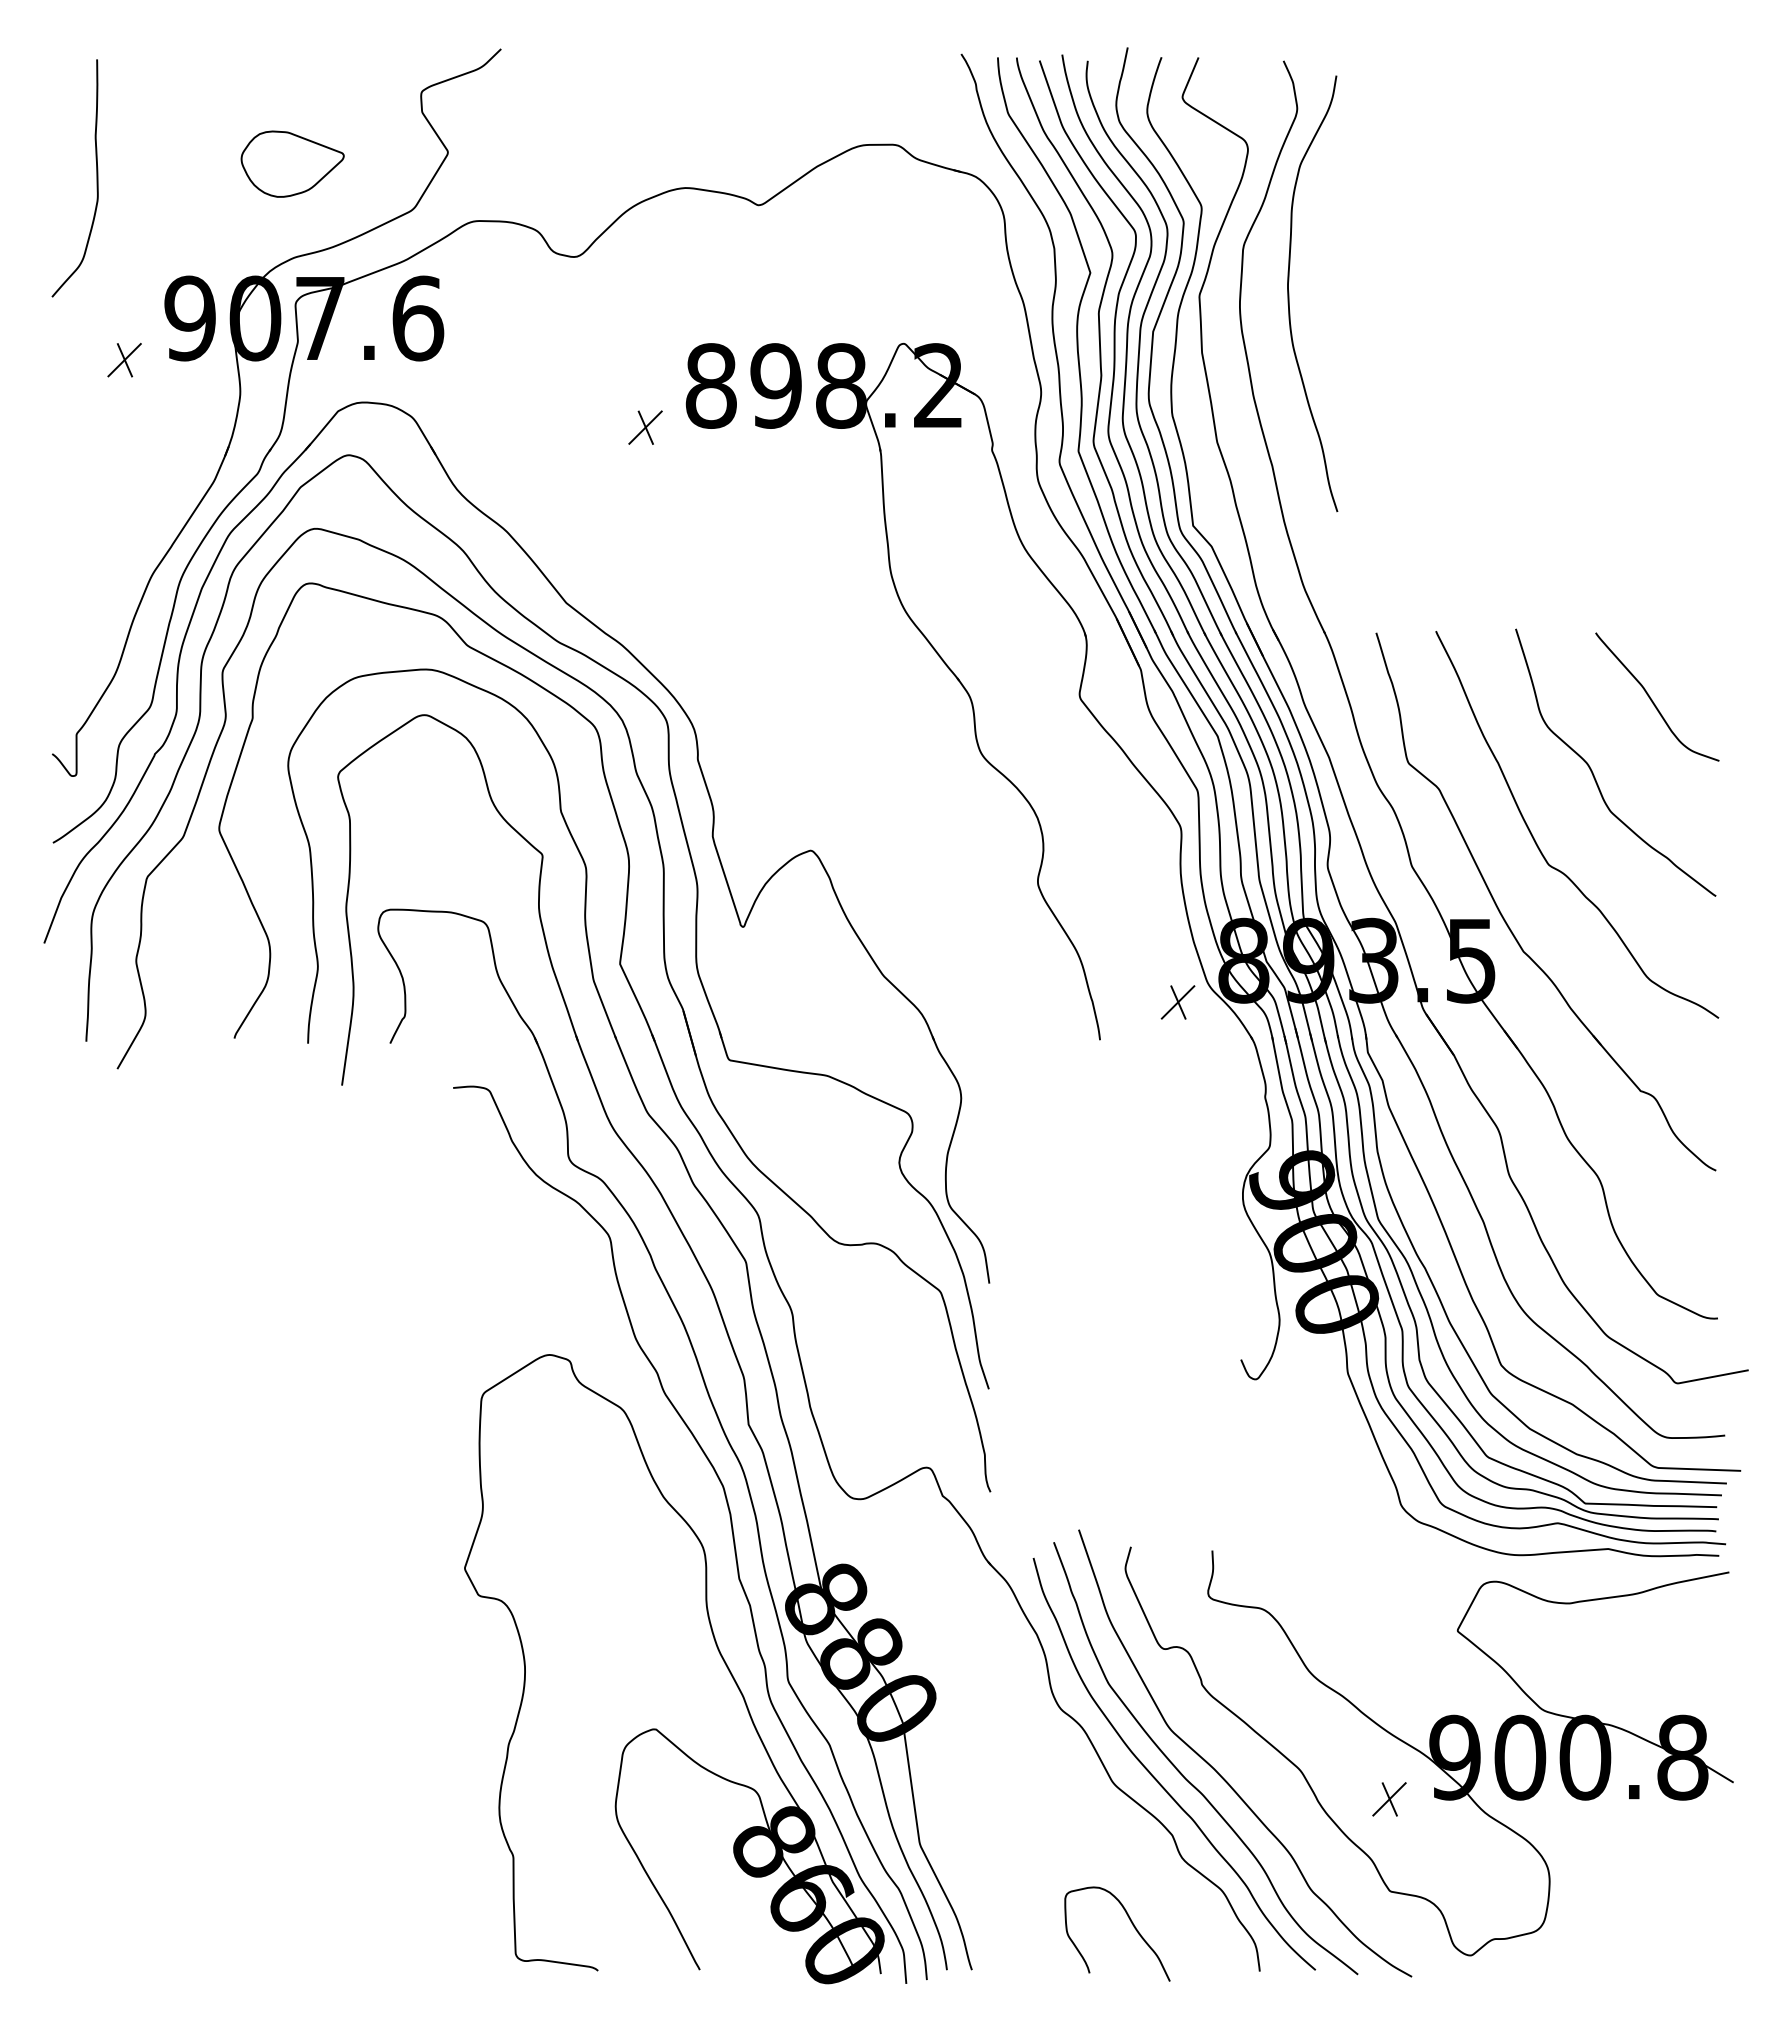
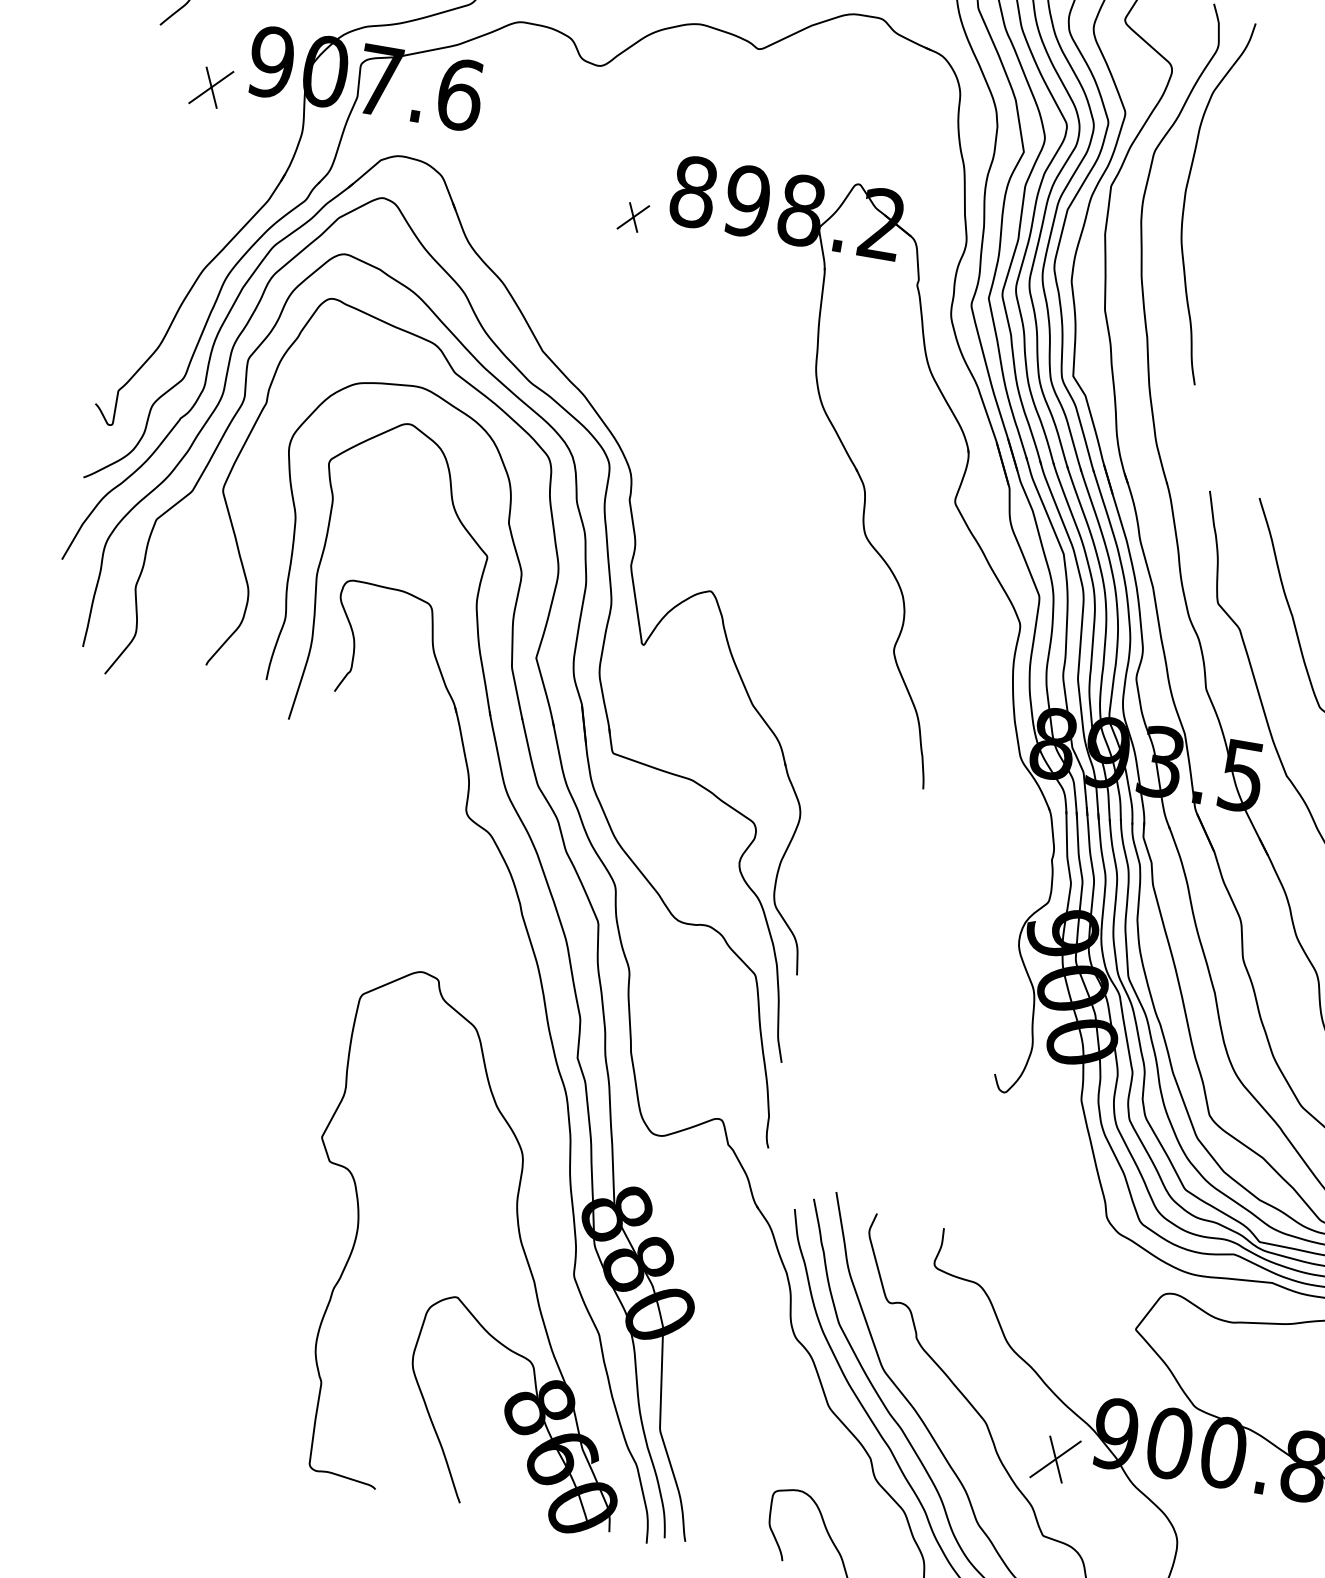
part: (124, 360) -> (211, 87), size x1.4
part: (1177, 1002) -> (992, 769), removed
curve: (730, 1524) -> (548, 1138), removed
part: (1389, 1799) -> (1055, 1459), size x1.6

